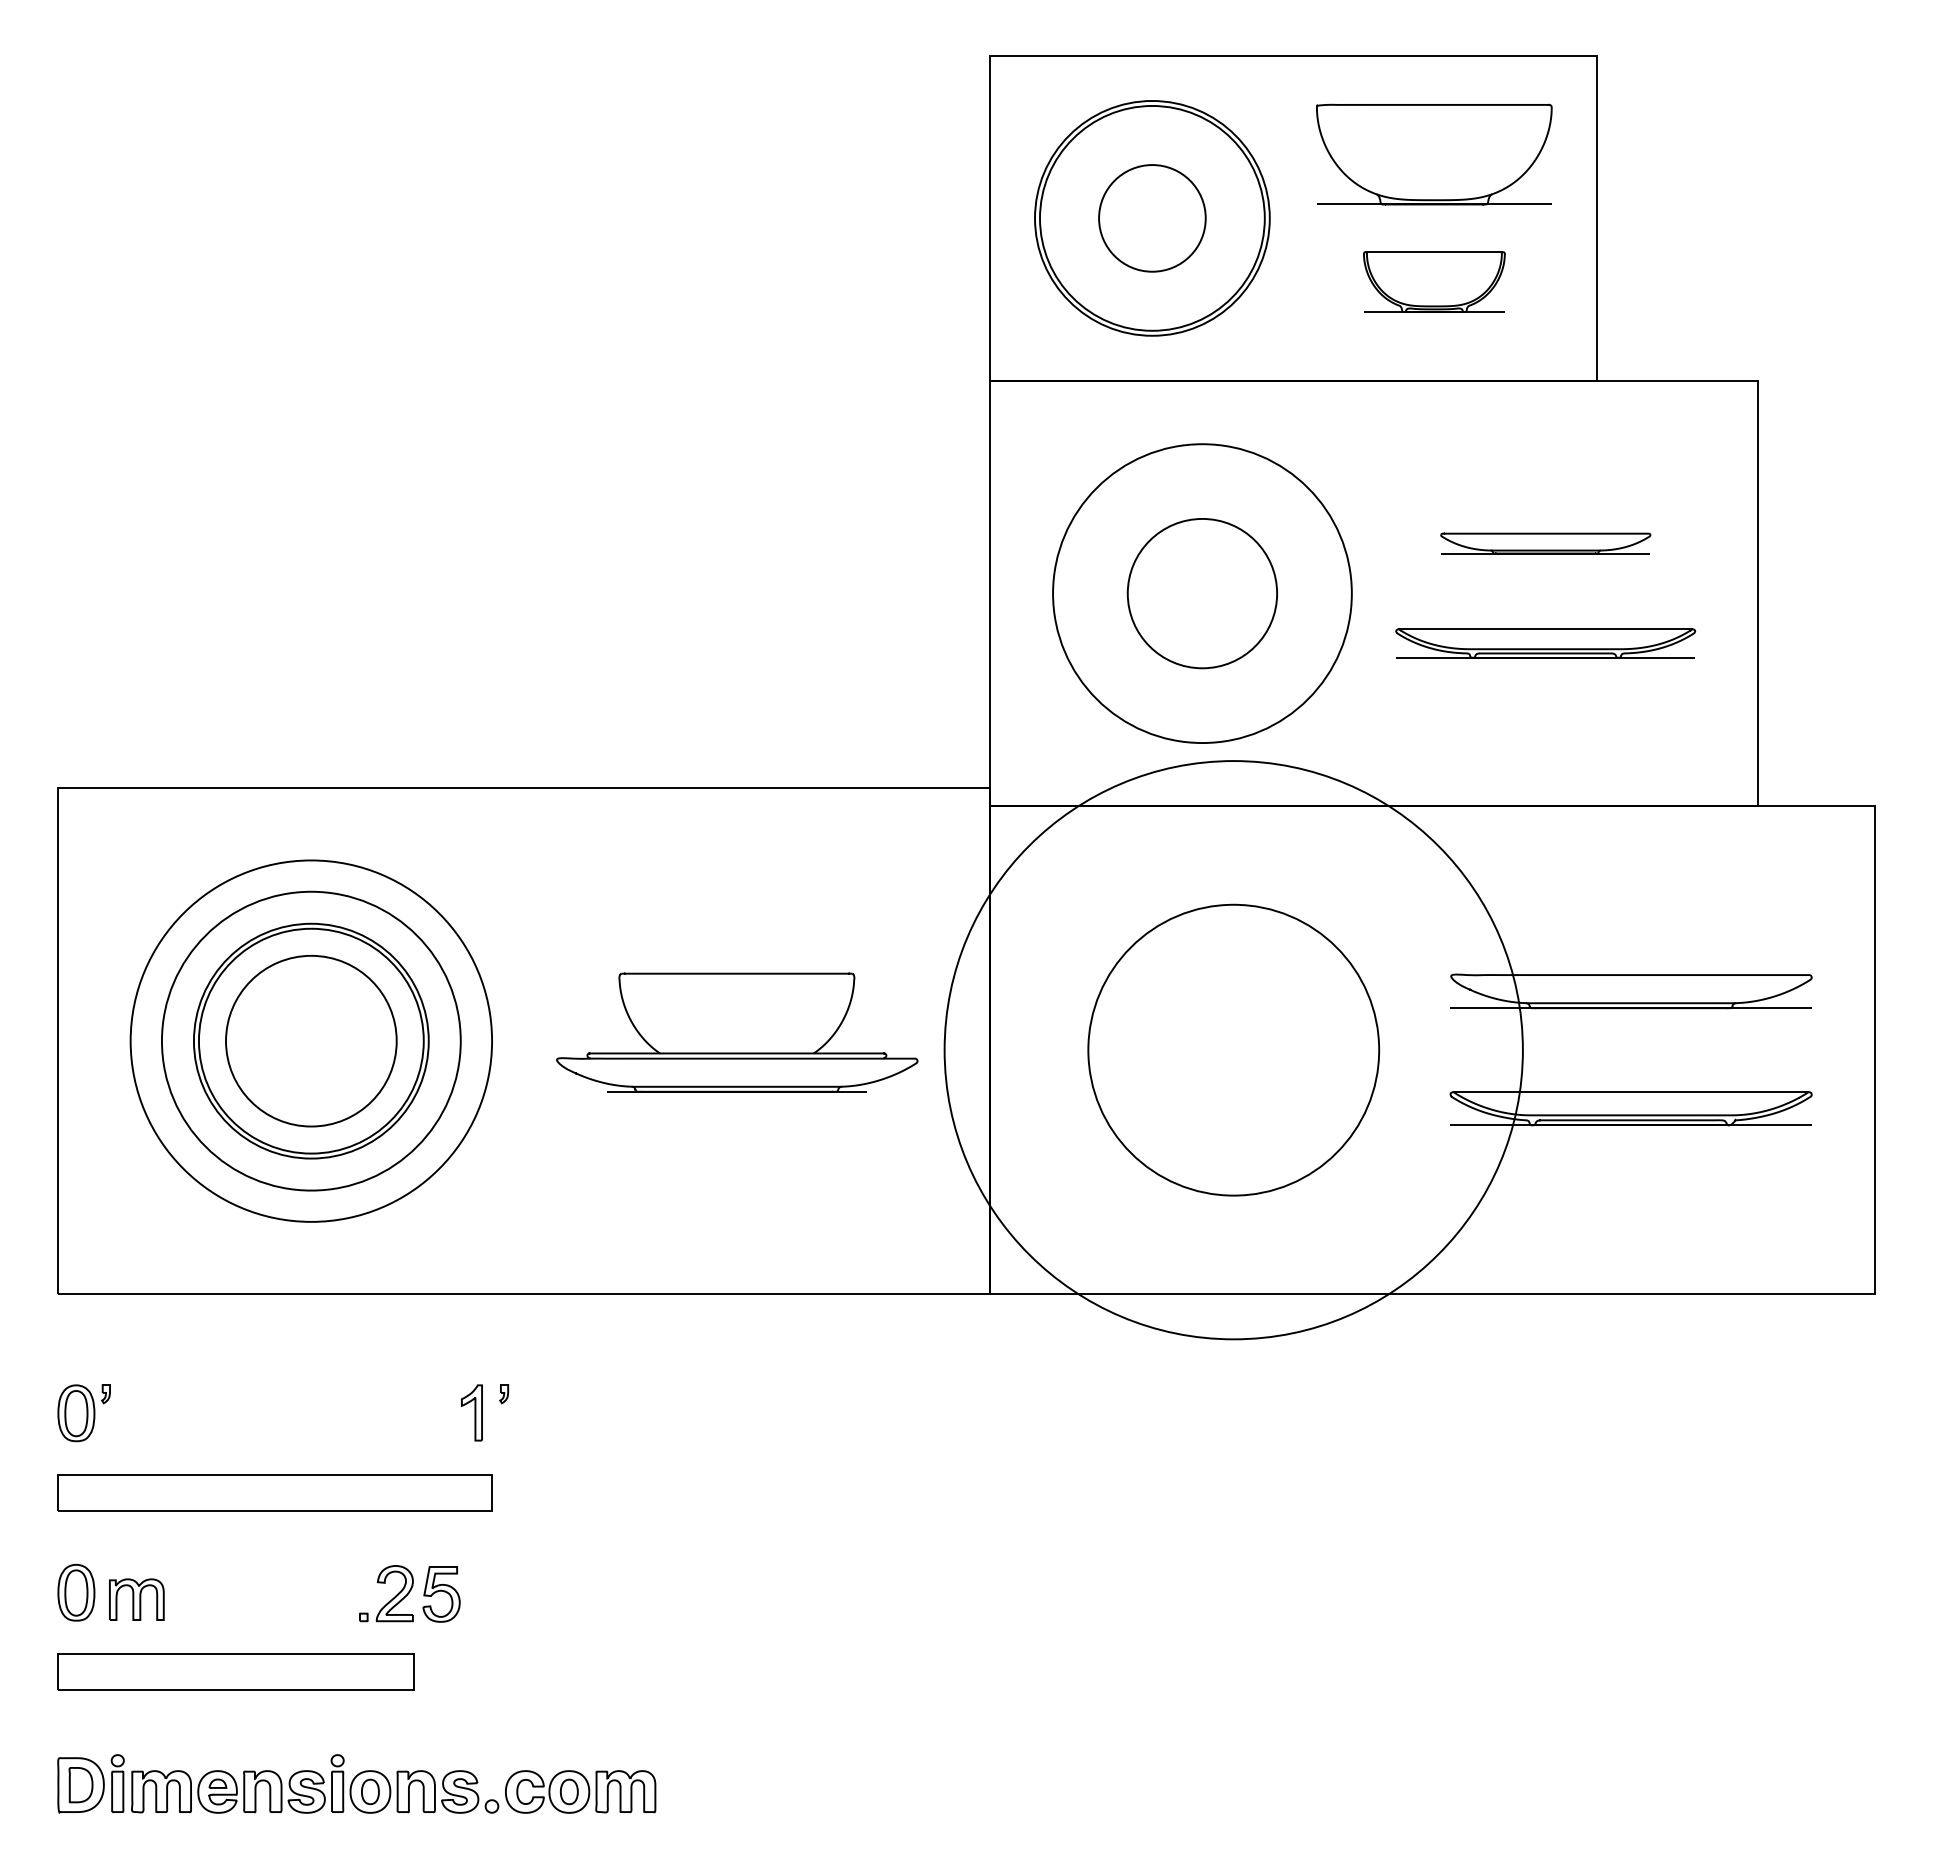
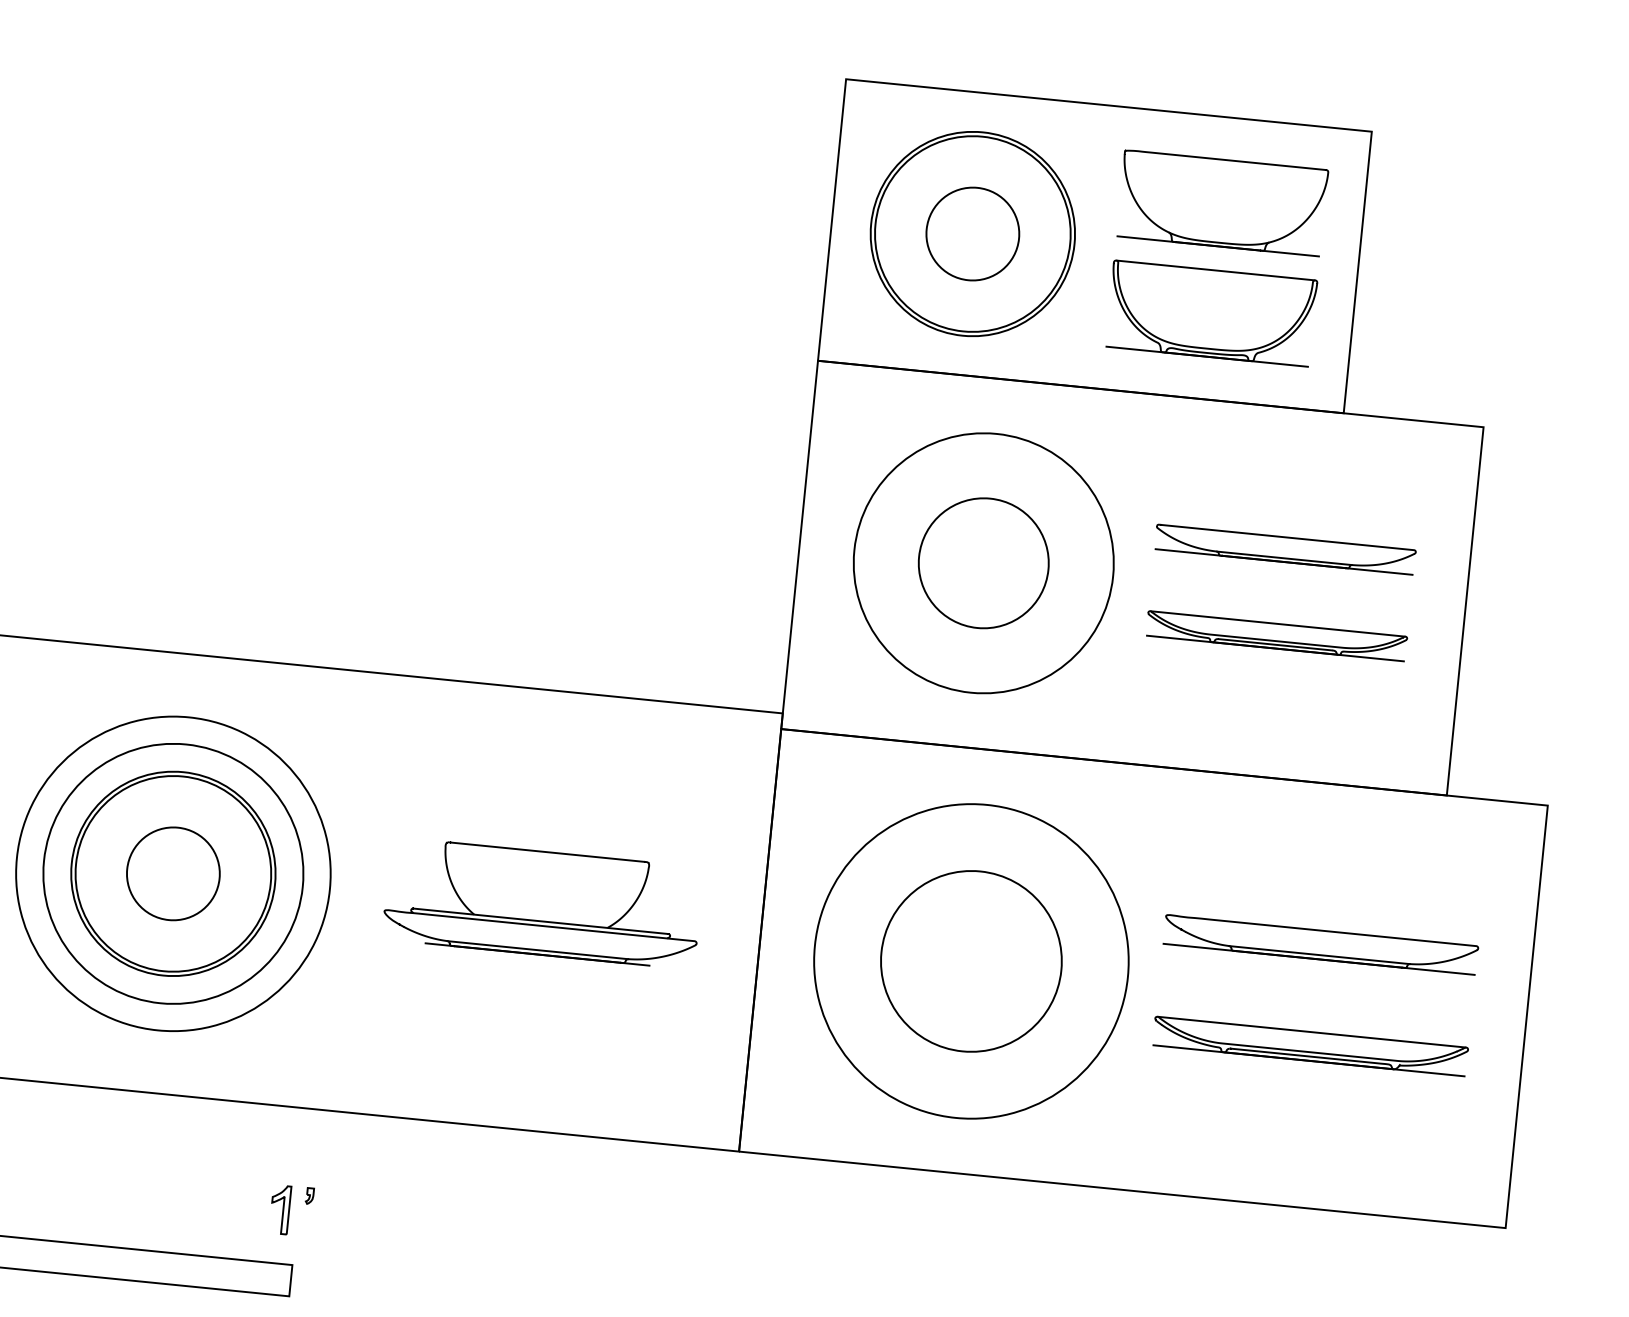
part: (1434, 281) -> (1211, 313), size x1.67
part: (1545, 543) -> (1285, 549), size x1.43
circle: (311, 1040) -> (173, 873), size x0.62
circle: (1233, 1049) -> (971, 960), size x0.62
circle: (1233, 1050) -> (971, 961), size x0.71

